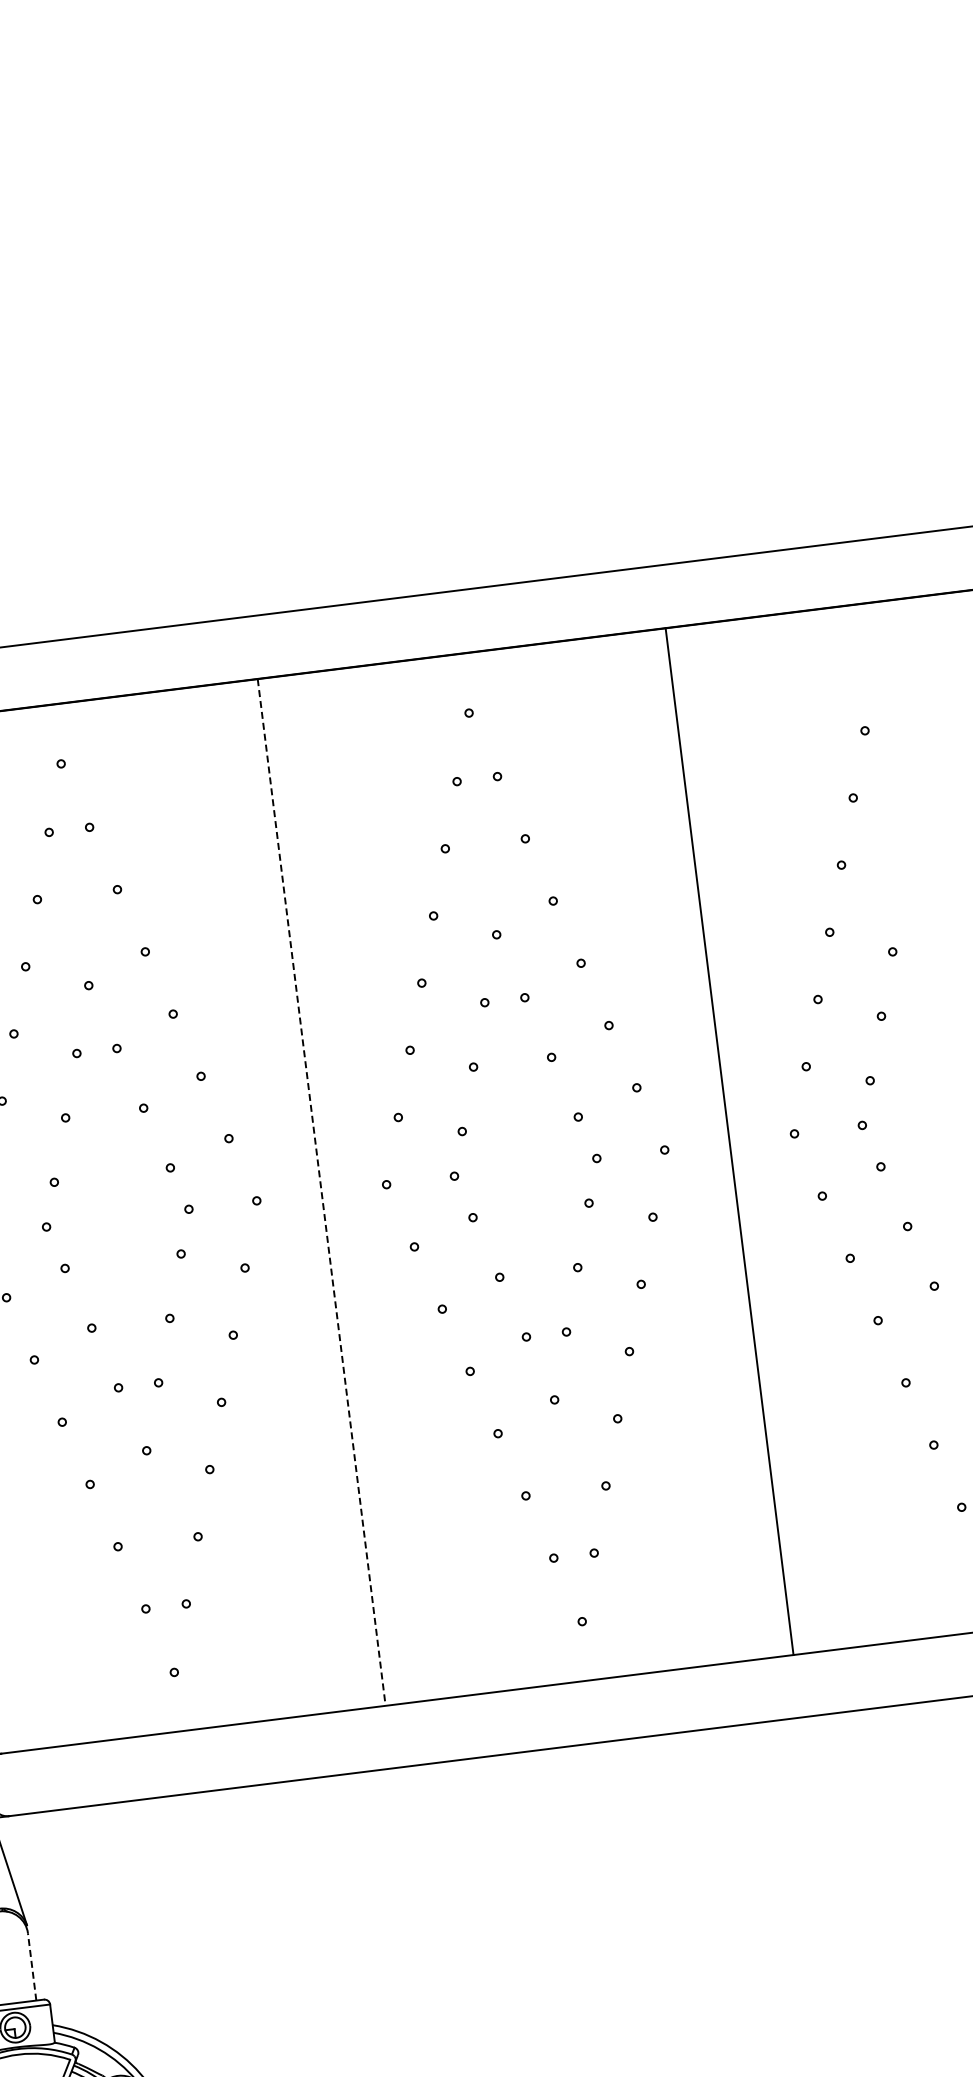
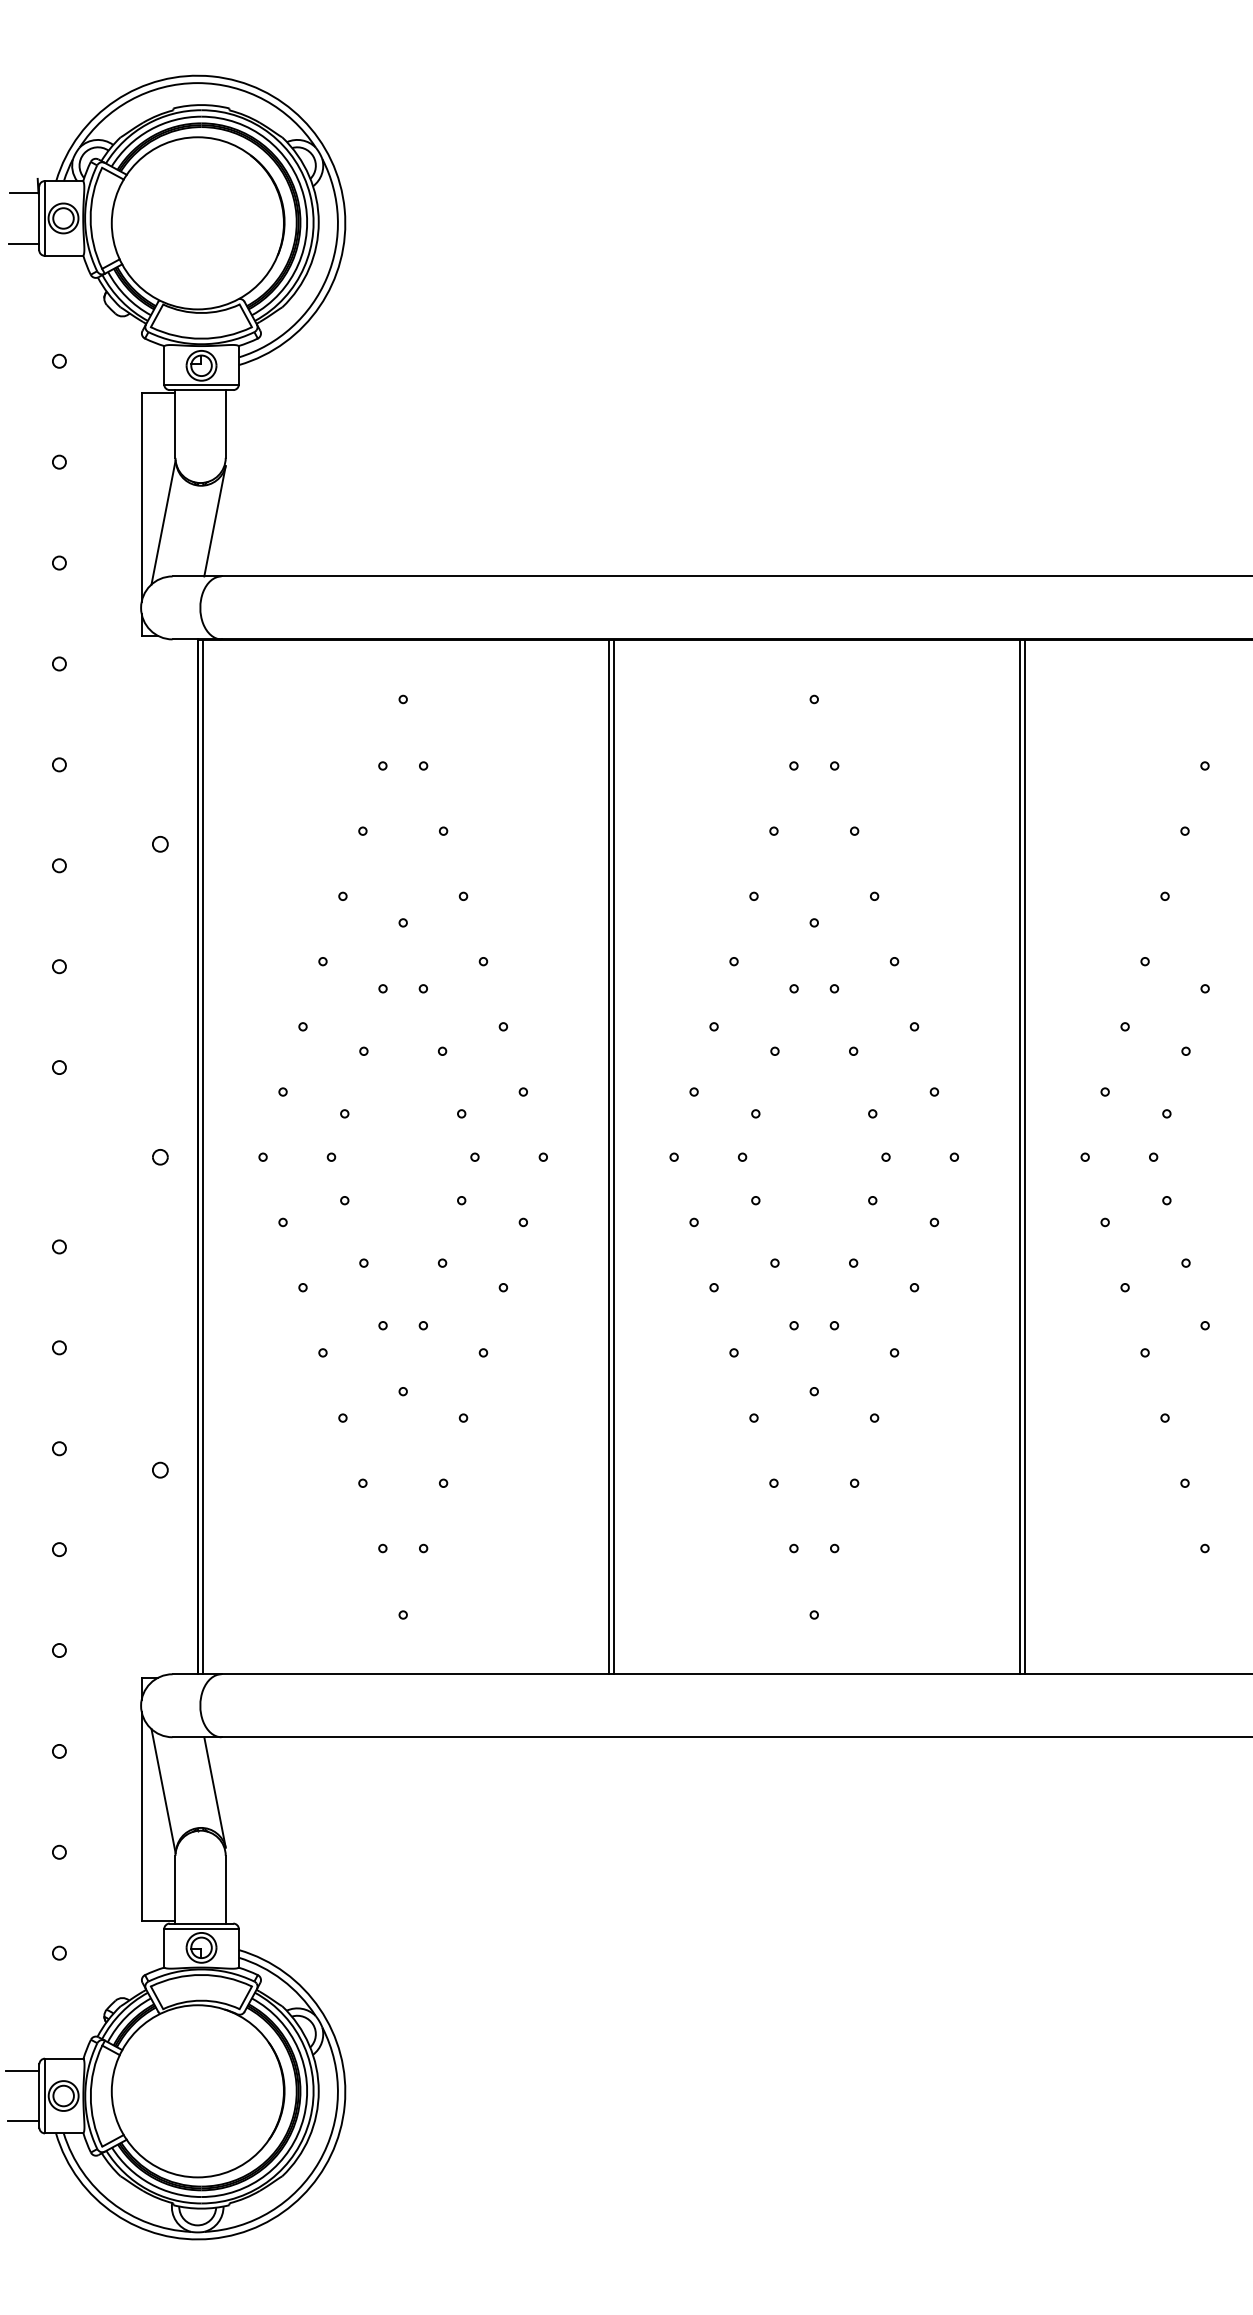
line: (735, 1140) -> (1025, 1156), added
line: (327, 1191) -> (614, 1156), added
line: (321, 1193) -> (608, 1157), dashed -> solid
line: (31, 1966) -> (225, 1889), dashed -> solid

